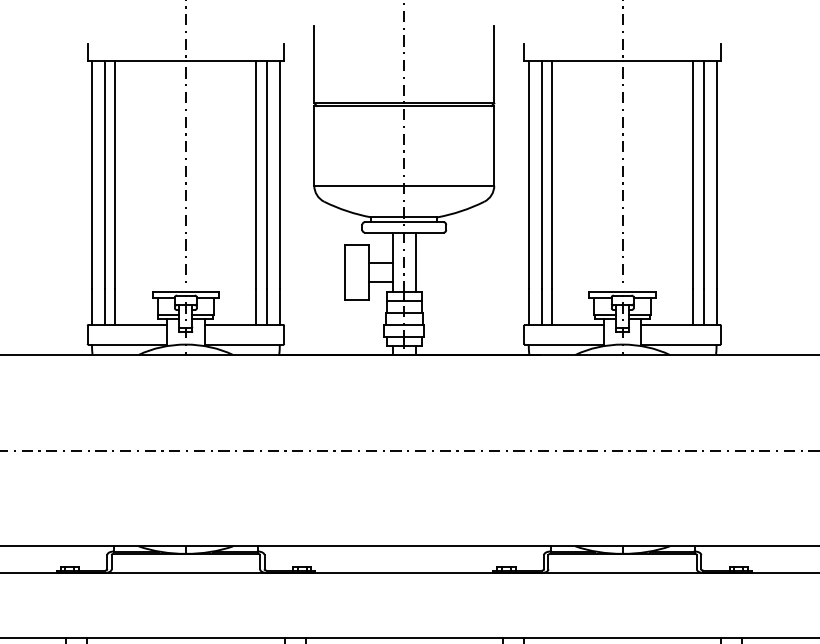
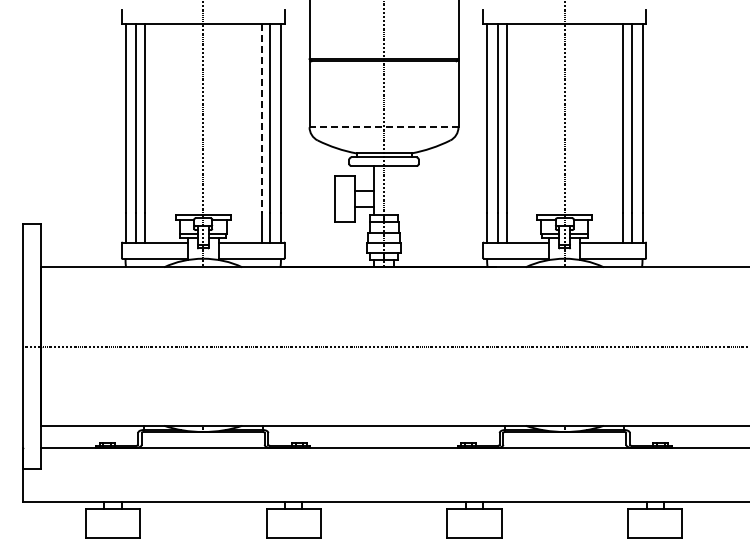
line: (256, 175) -> (261, 118), solid -> dashed
line: (403, 186) -> (383, 127), solid -> dashed
line: (415, 262) -> (393, 190), removed

